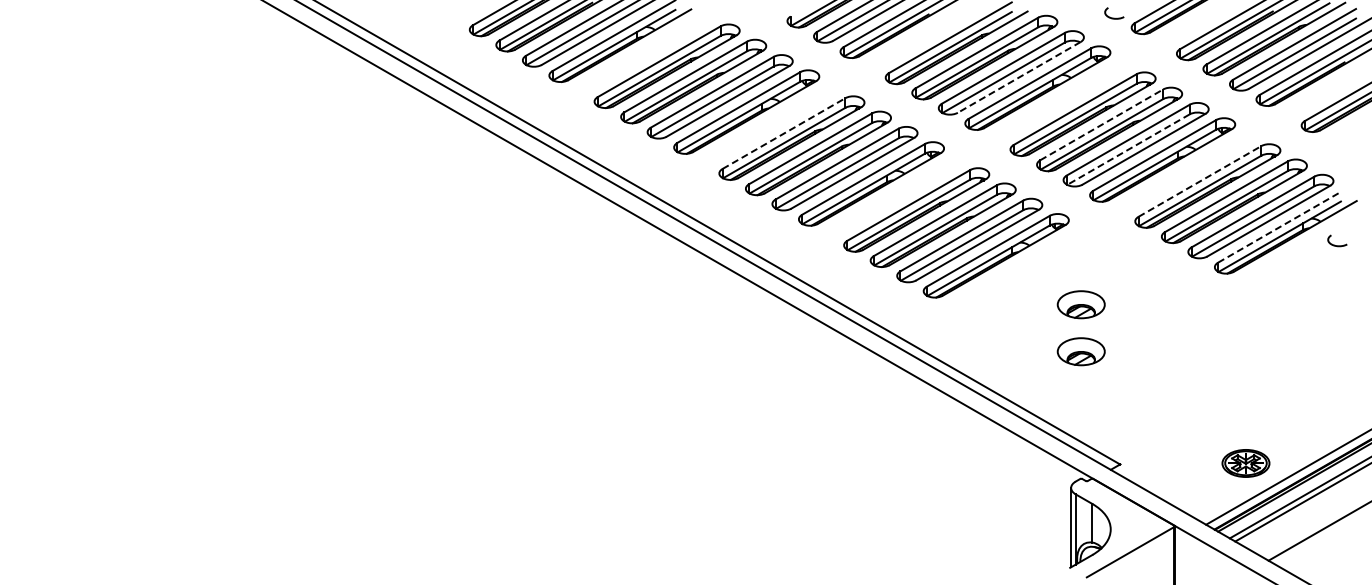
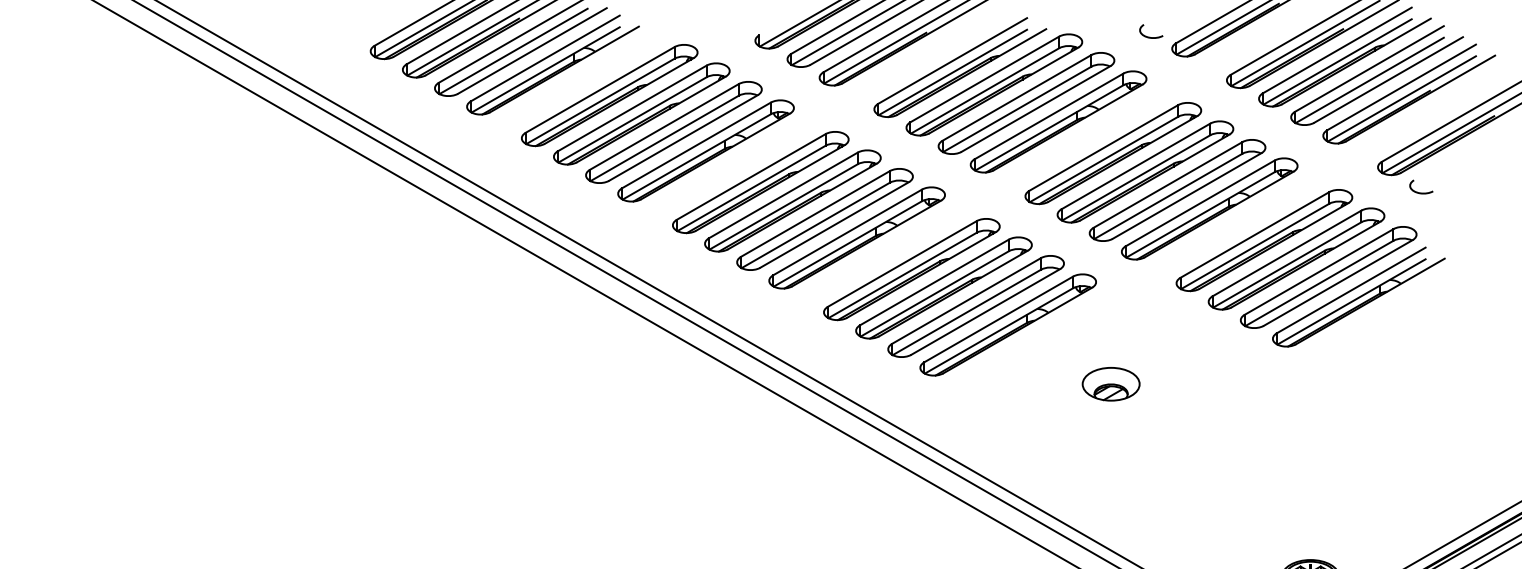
line: (1019, 77) -> (1036, 109), dashed -> solid
line: (1101, 124) -> (1135, 165), dashed -> solid
line: (784, 133) -> (751, 176), dashed -> solid
line: (1128, 149) -> (1168, 196), dashed -> solid
line: (1199, 181) -> (1254, 235), dashed -> solid
line: (1279, 227) -> (1351, 290), dashed -> solid
curve: (1334, 244) -> (1417, 191), moved
part: (1080, 351) -> (1110, 440), removed

